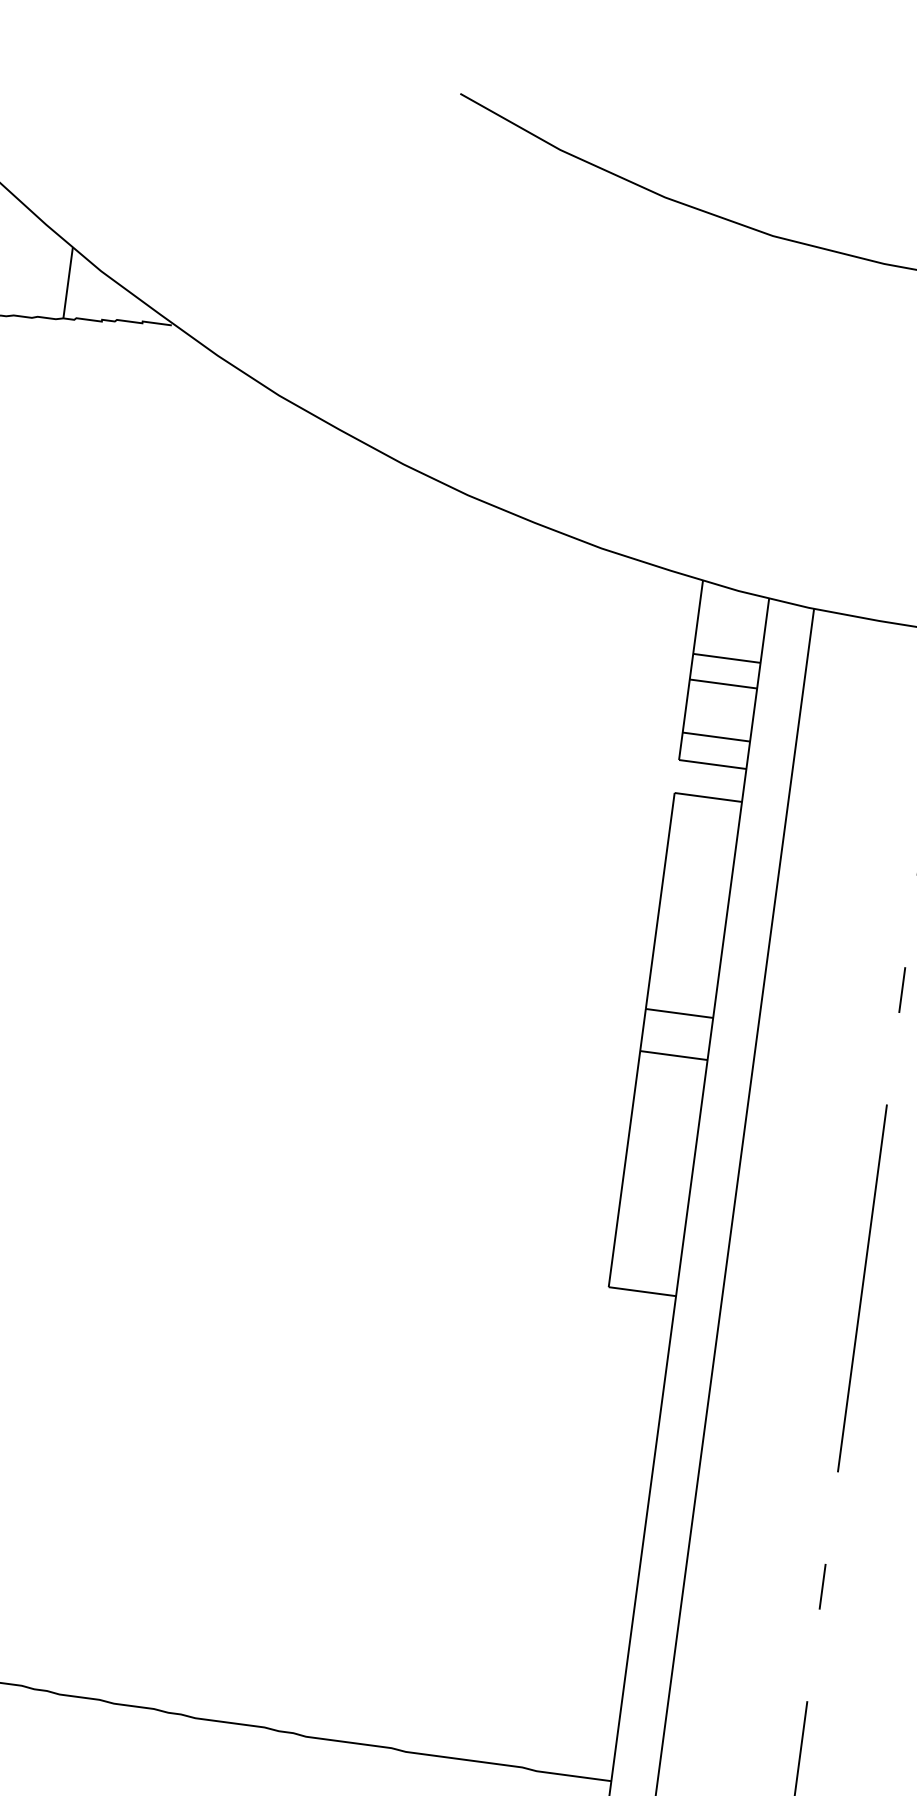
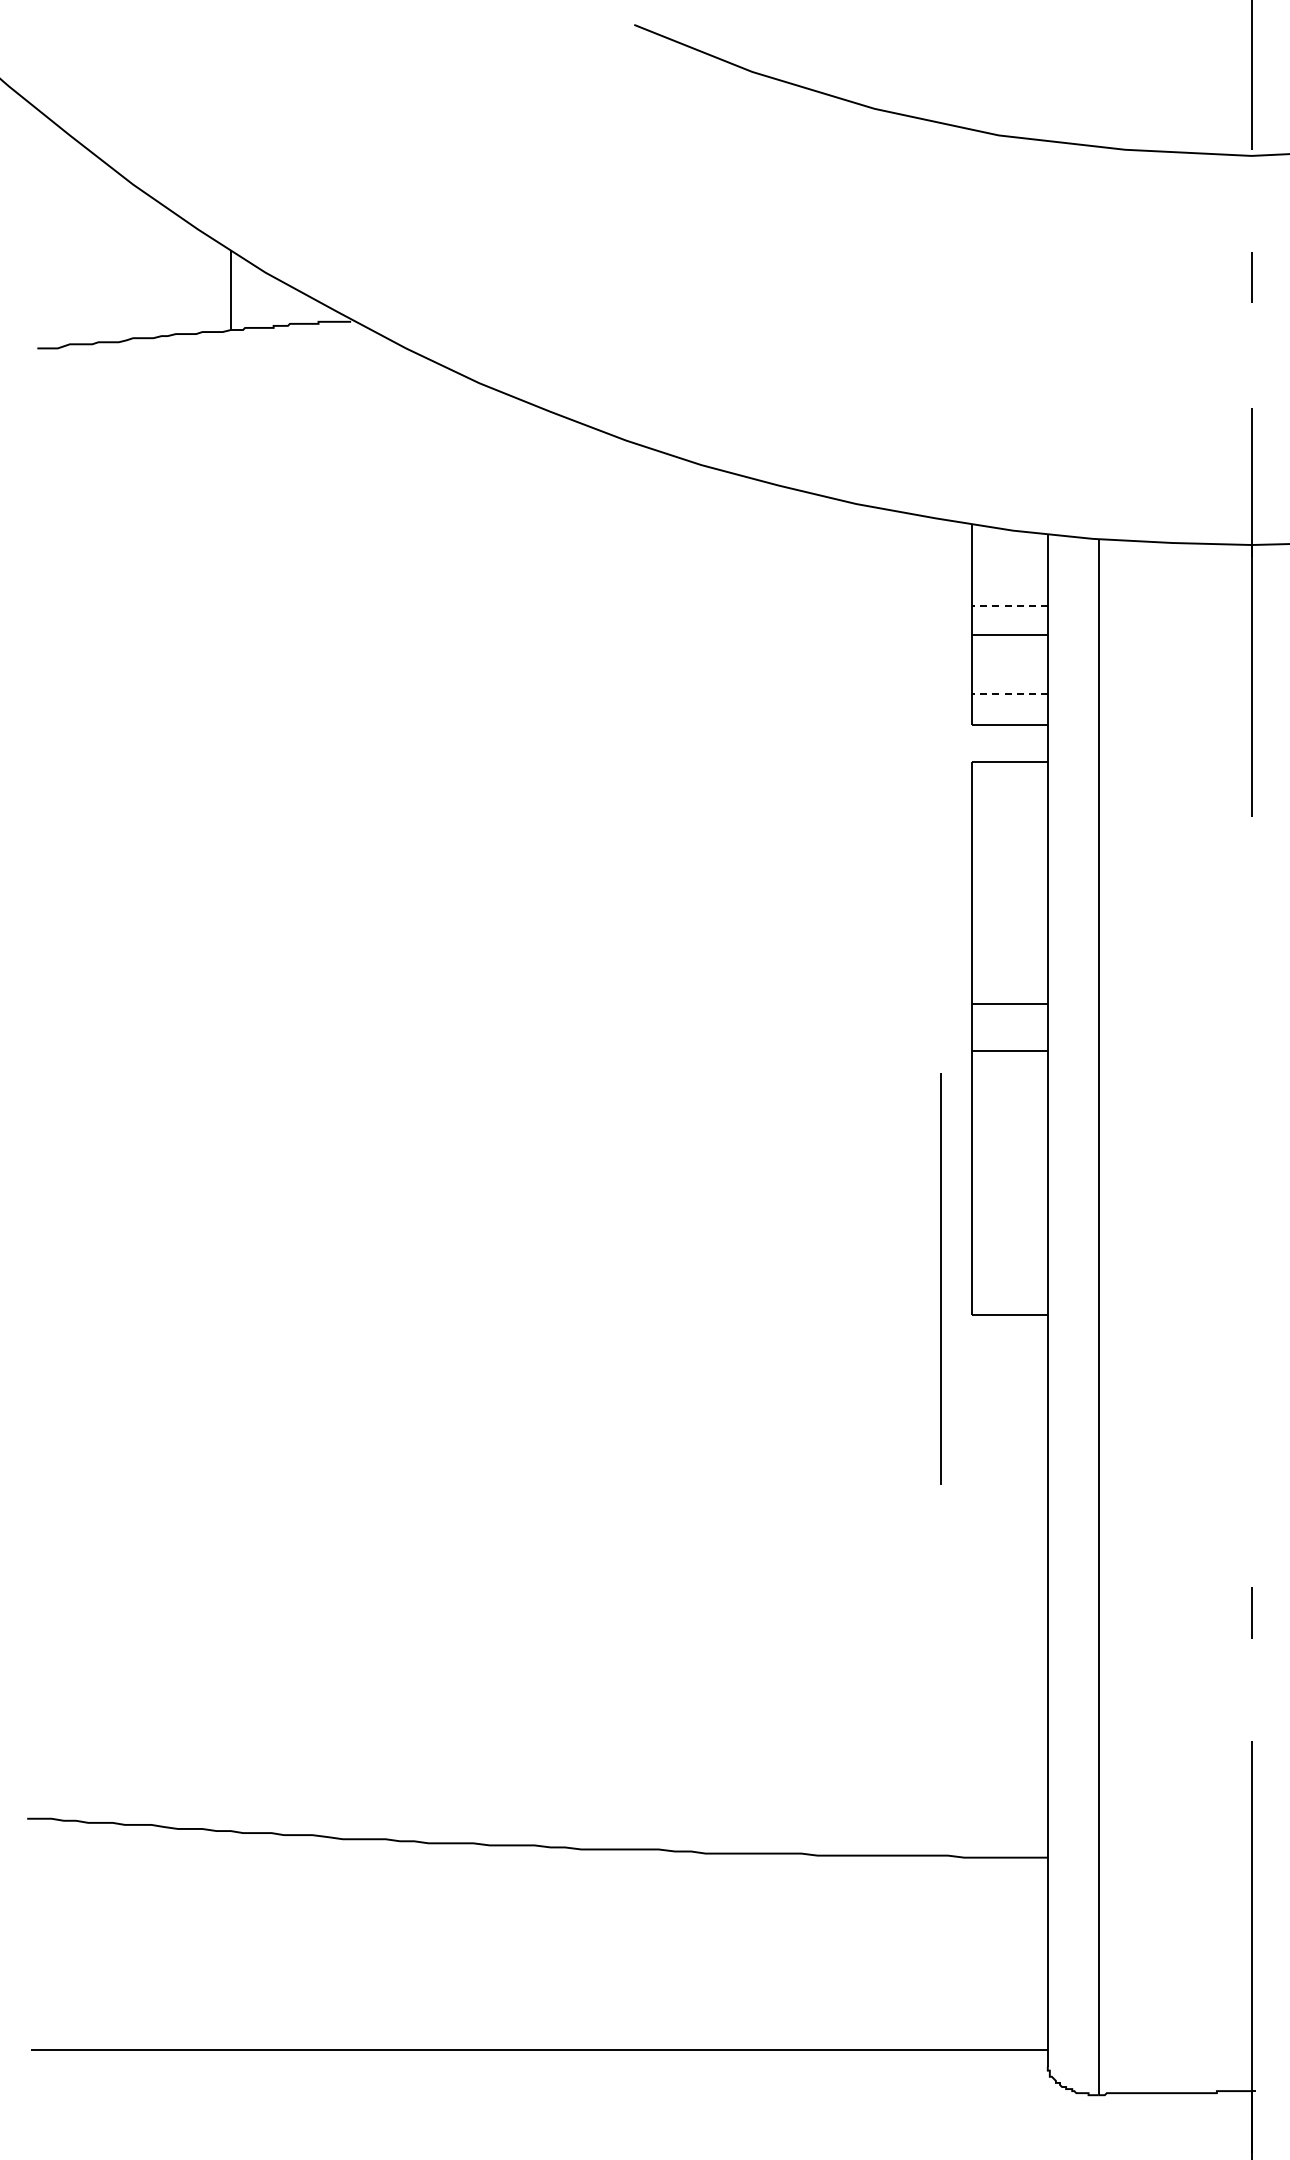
line: (727, 658) -> (1010, 606), solid -> dashed
line: (716, 737) -> (1010, 694), solid -> dashed
line: (902, 990) -> (1251, 945), removed
line: (862, 1287) -> (940, 1278), moved

